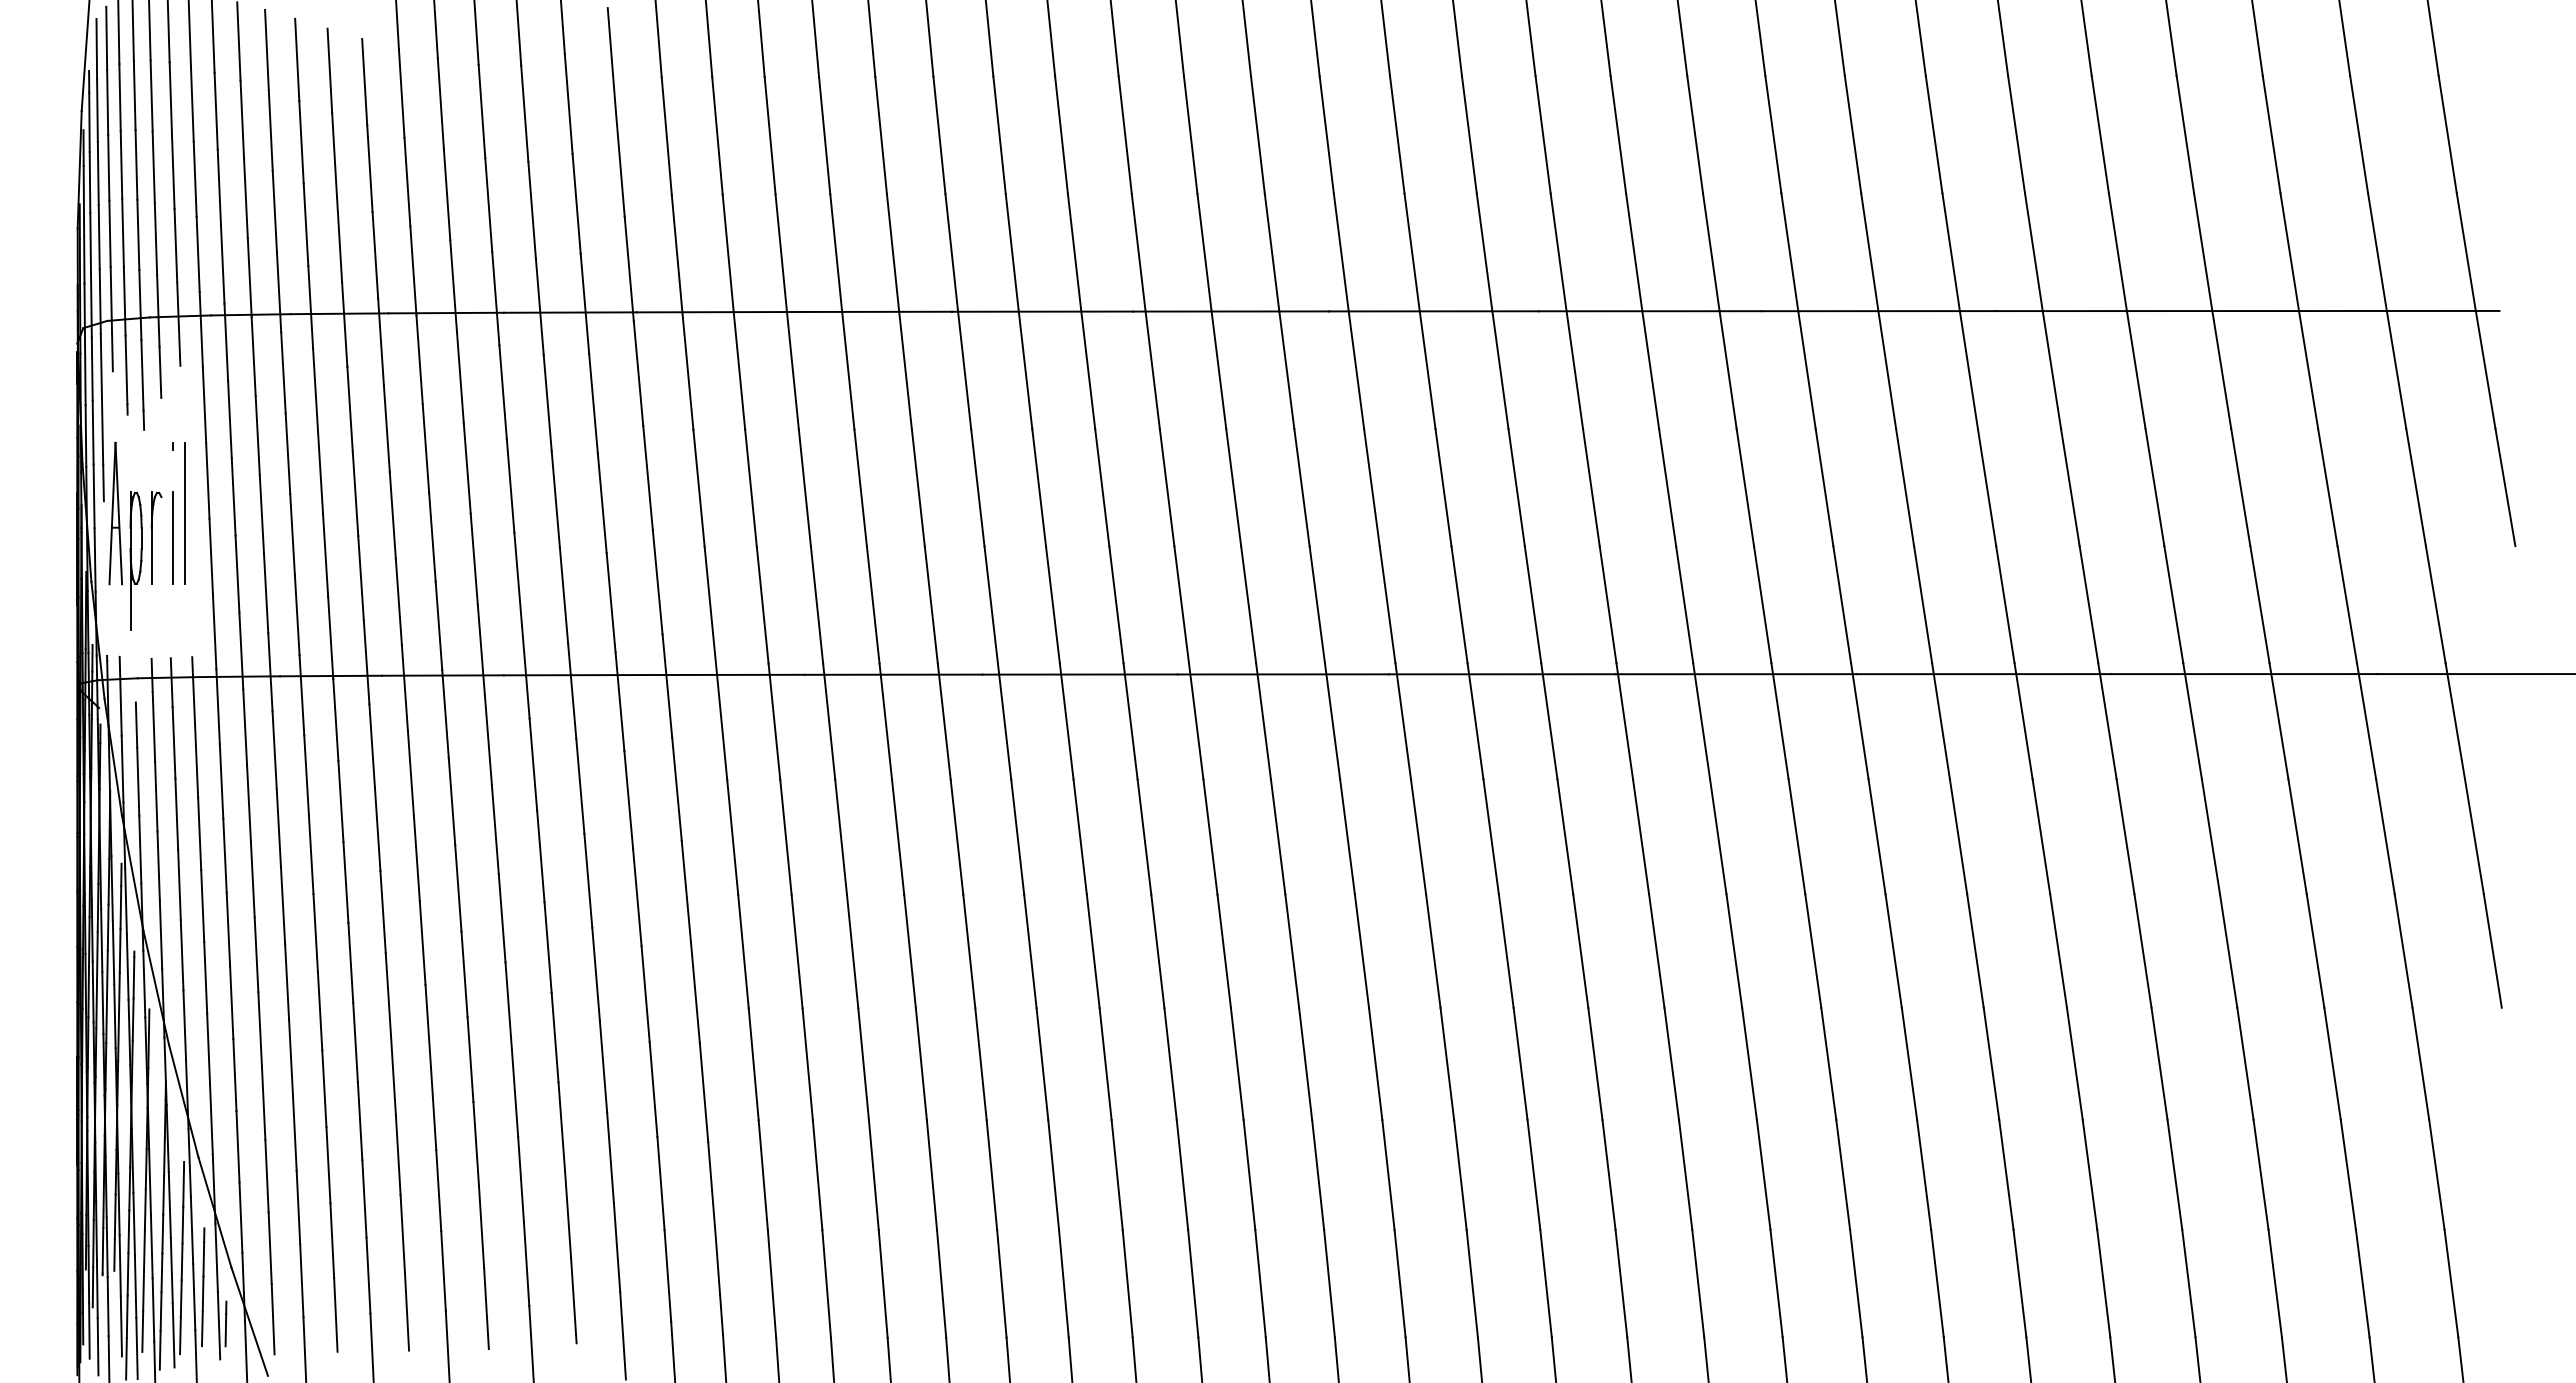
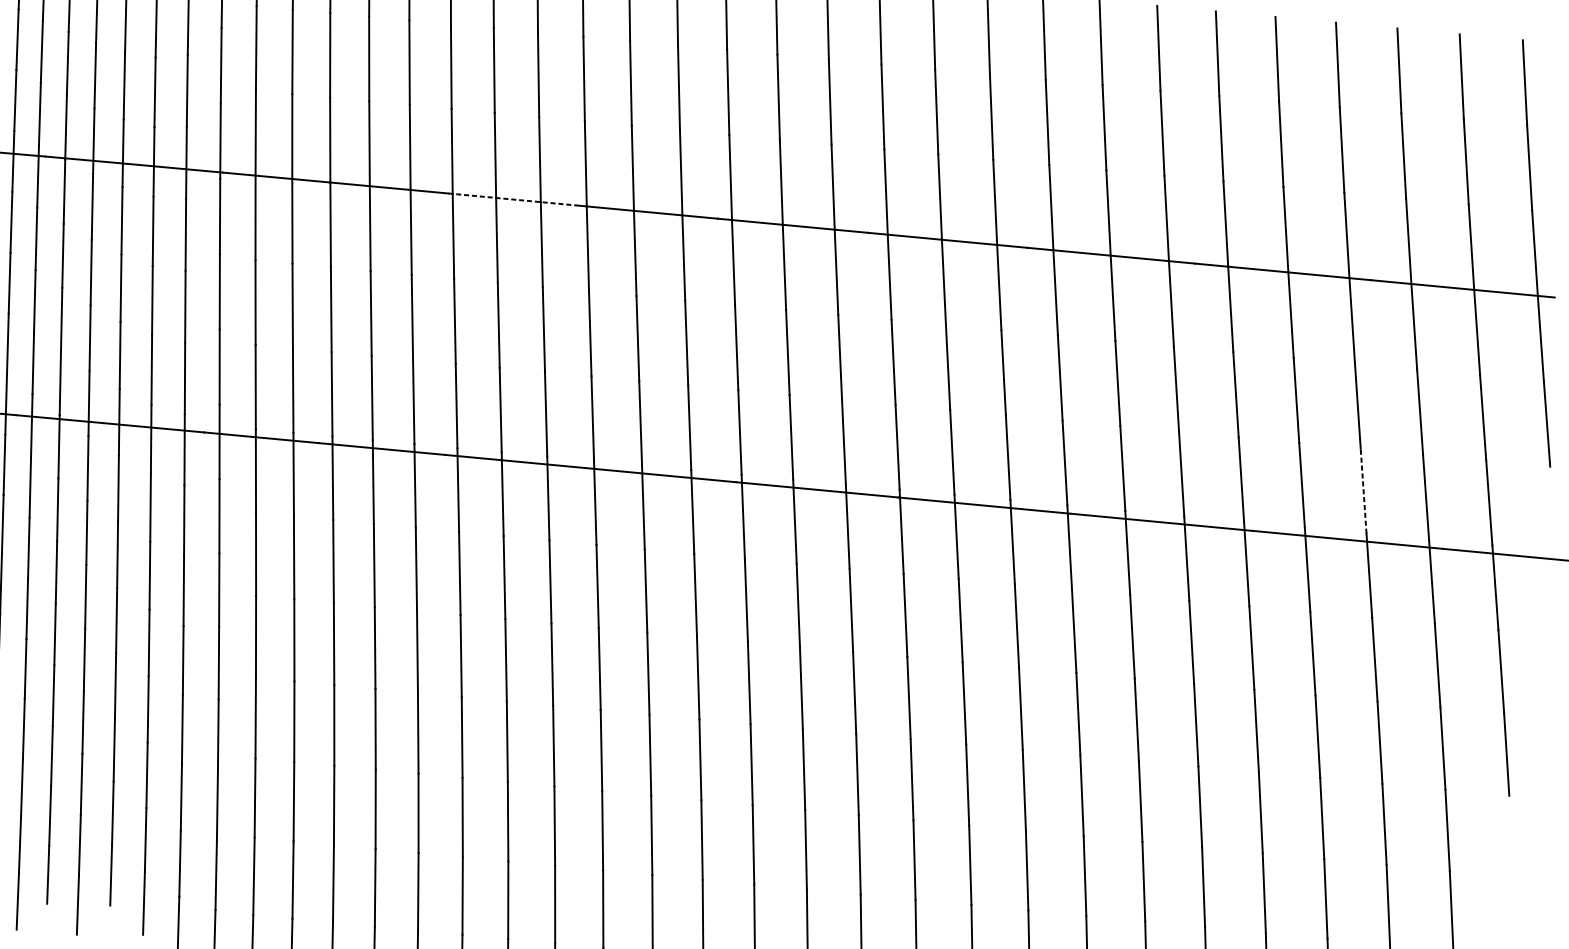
line: (1042, 311) -> (513, 199), solid -> dashed
line: (2259, 604) -> (1363, 491), solid -> dashed

